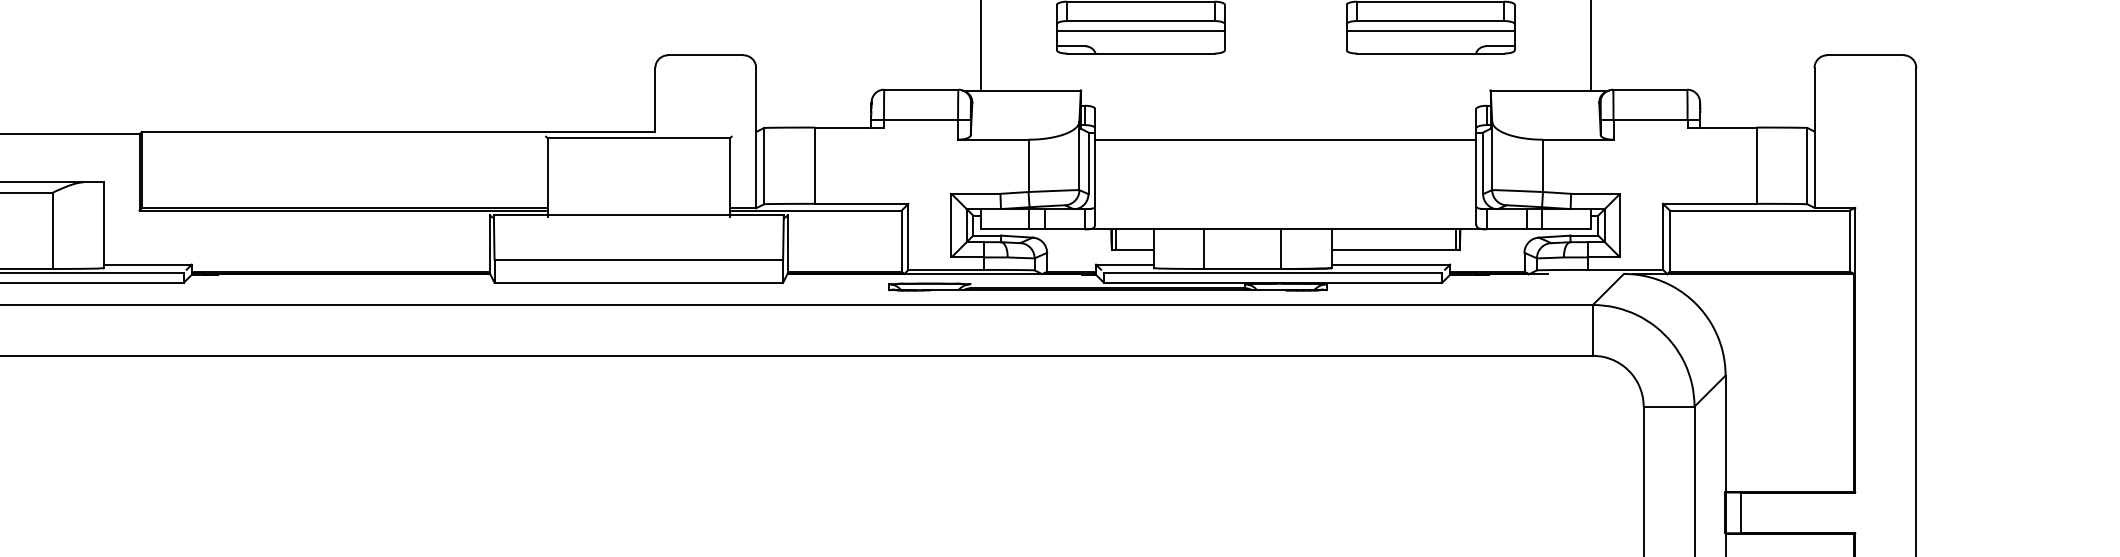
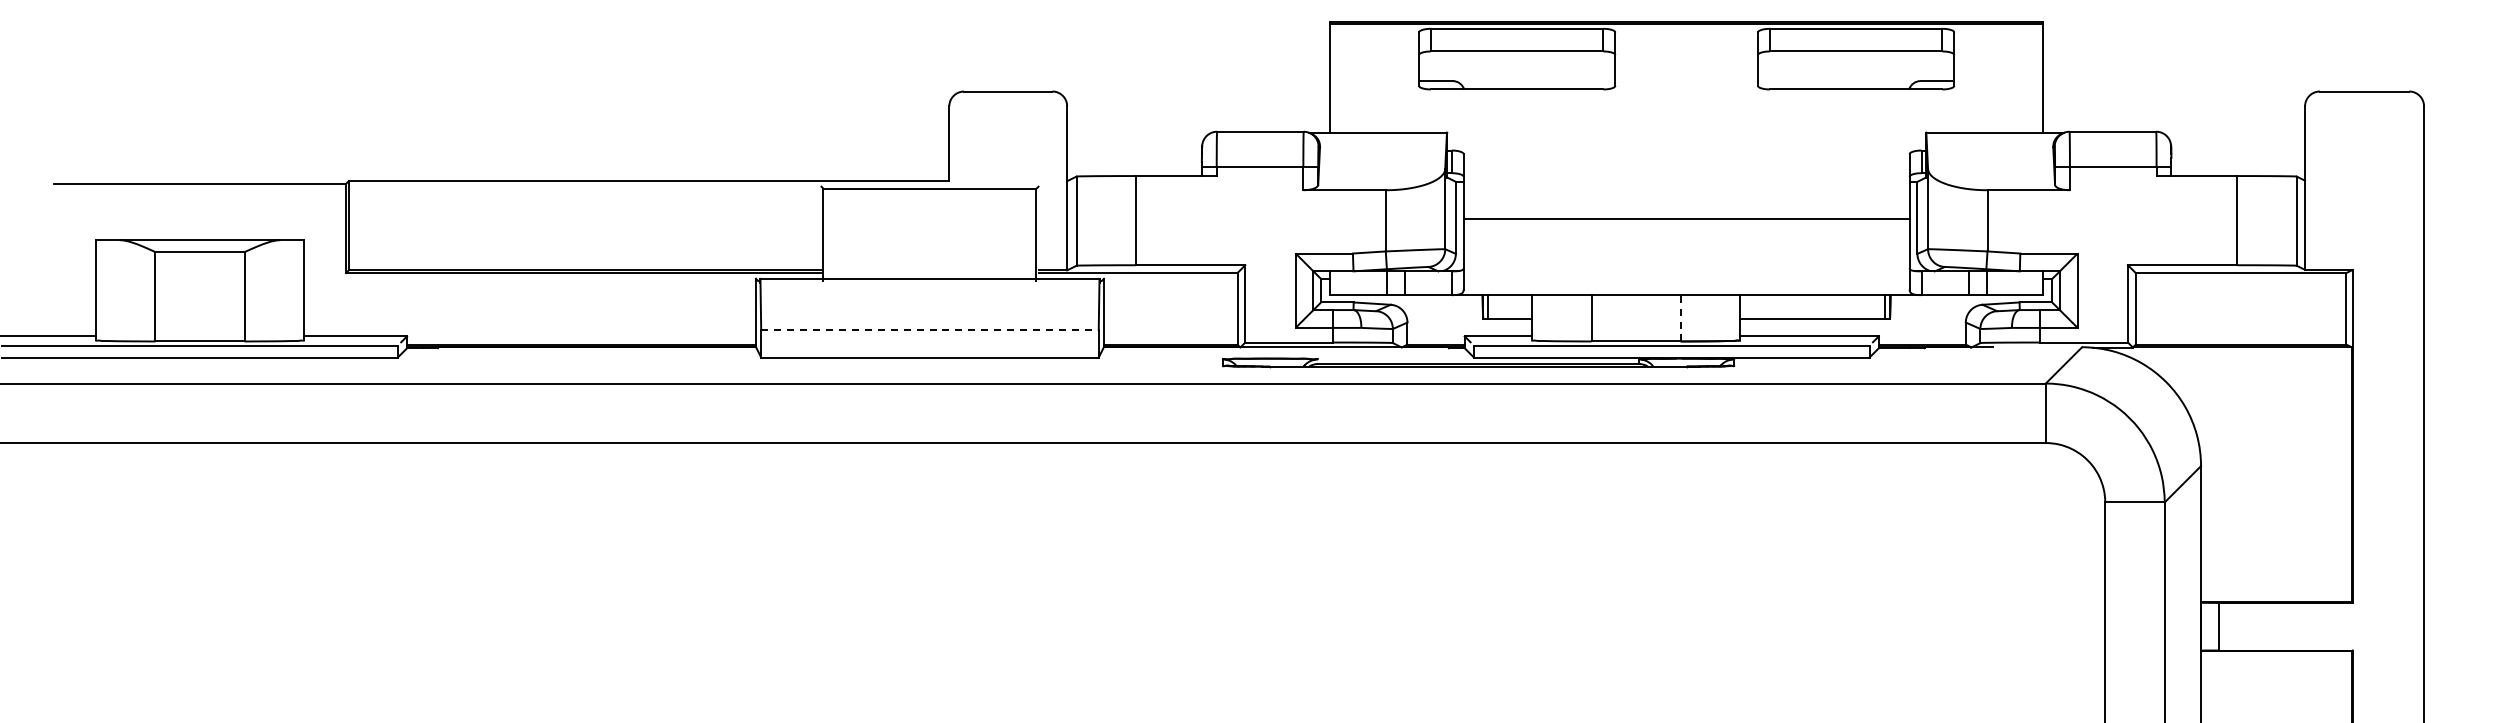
line: (1141, 31) -> (1517, 63), removed
line: (1431, 31) -> (1856, 63), removed
line: (1285, 139) -> (1686, 218), moved
line: (1280, 248) -> (1680, 317), solid -> dashed
line: (638, 259) -> (929, 330), solid -> dashed

